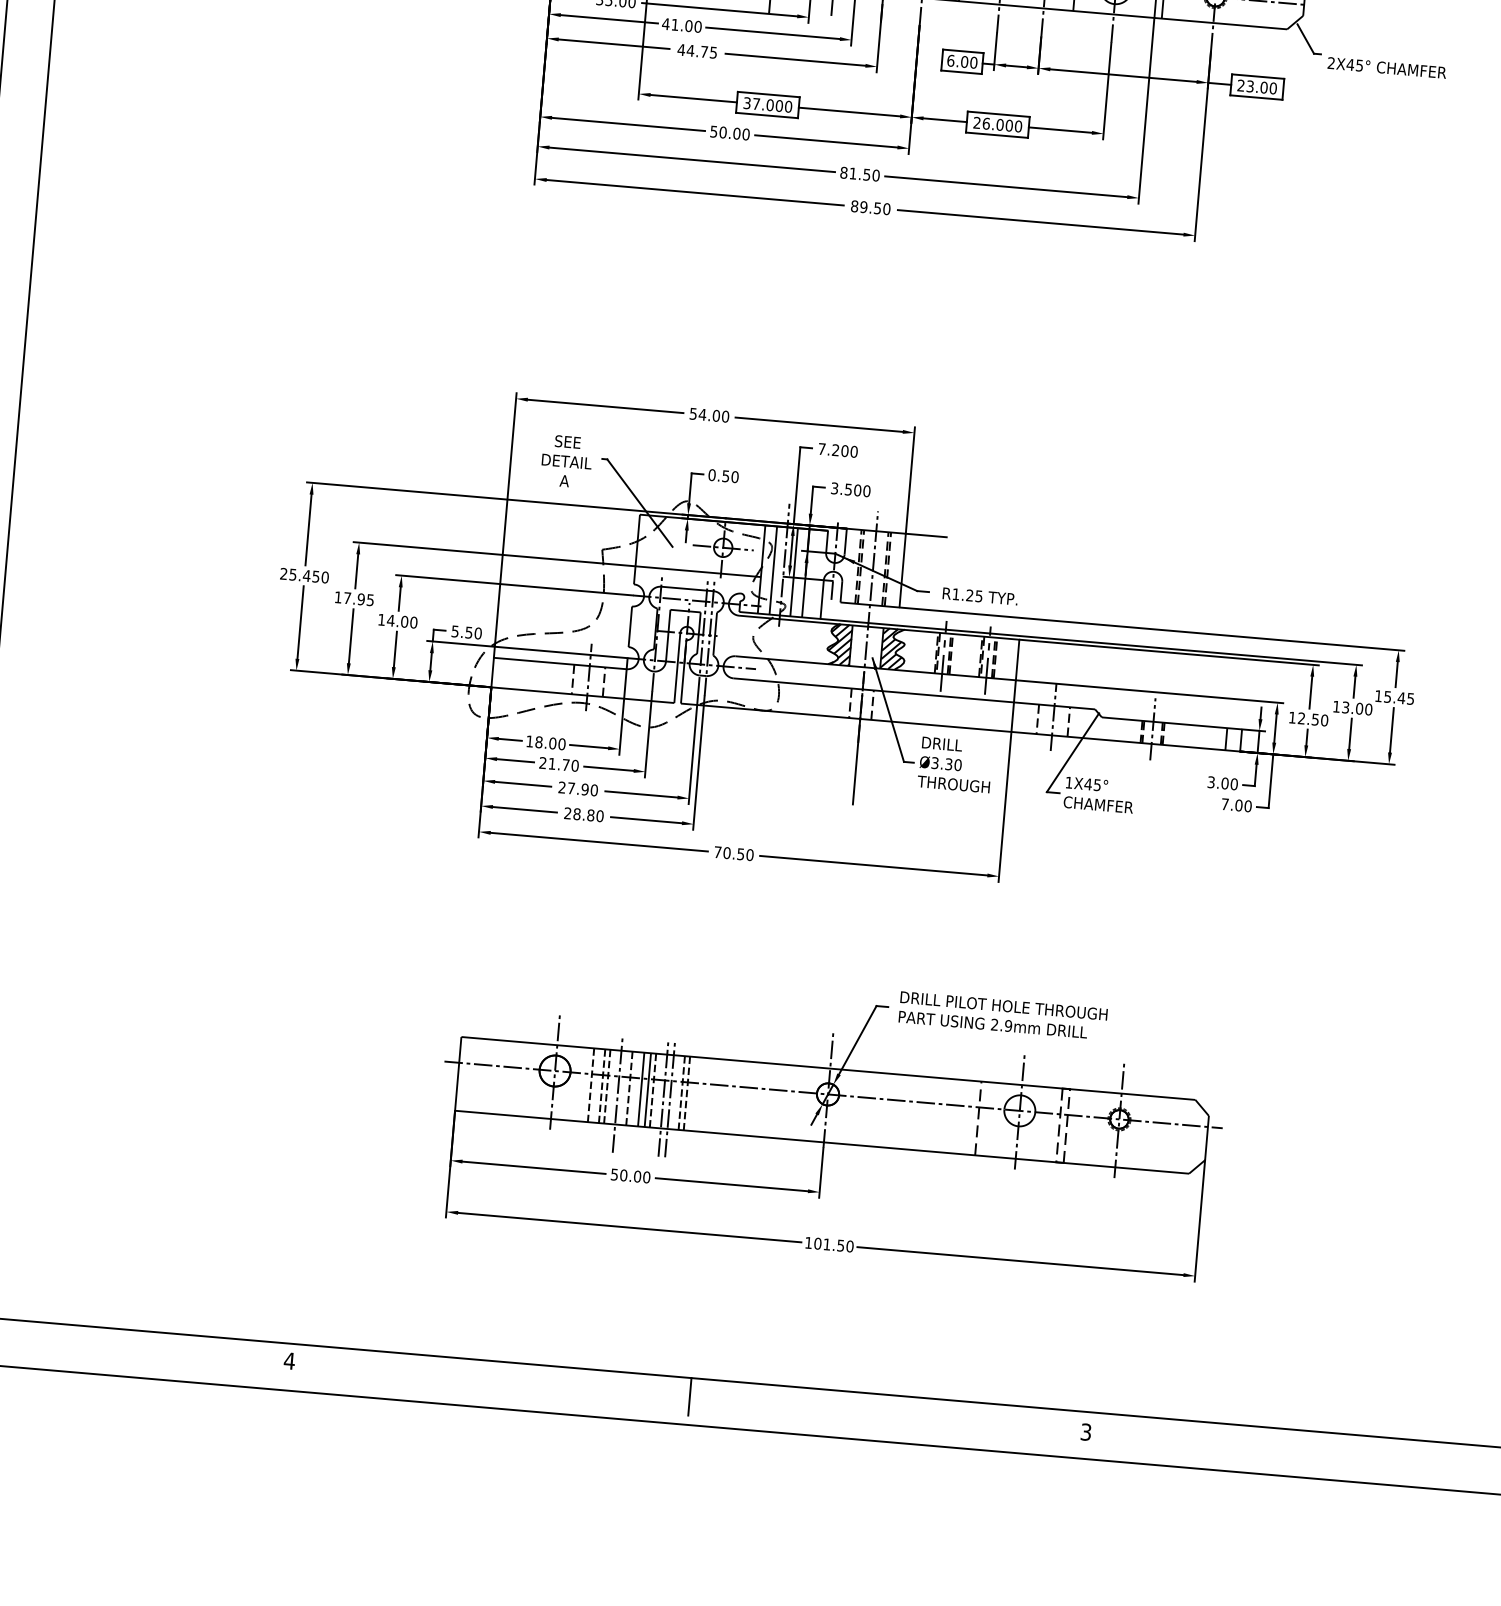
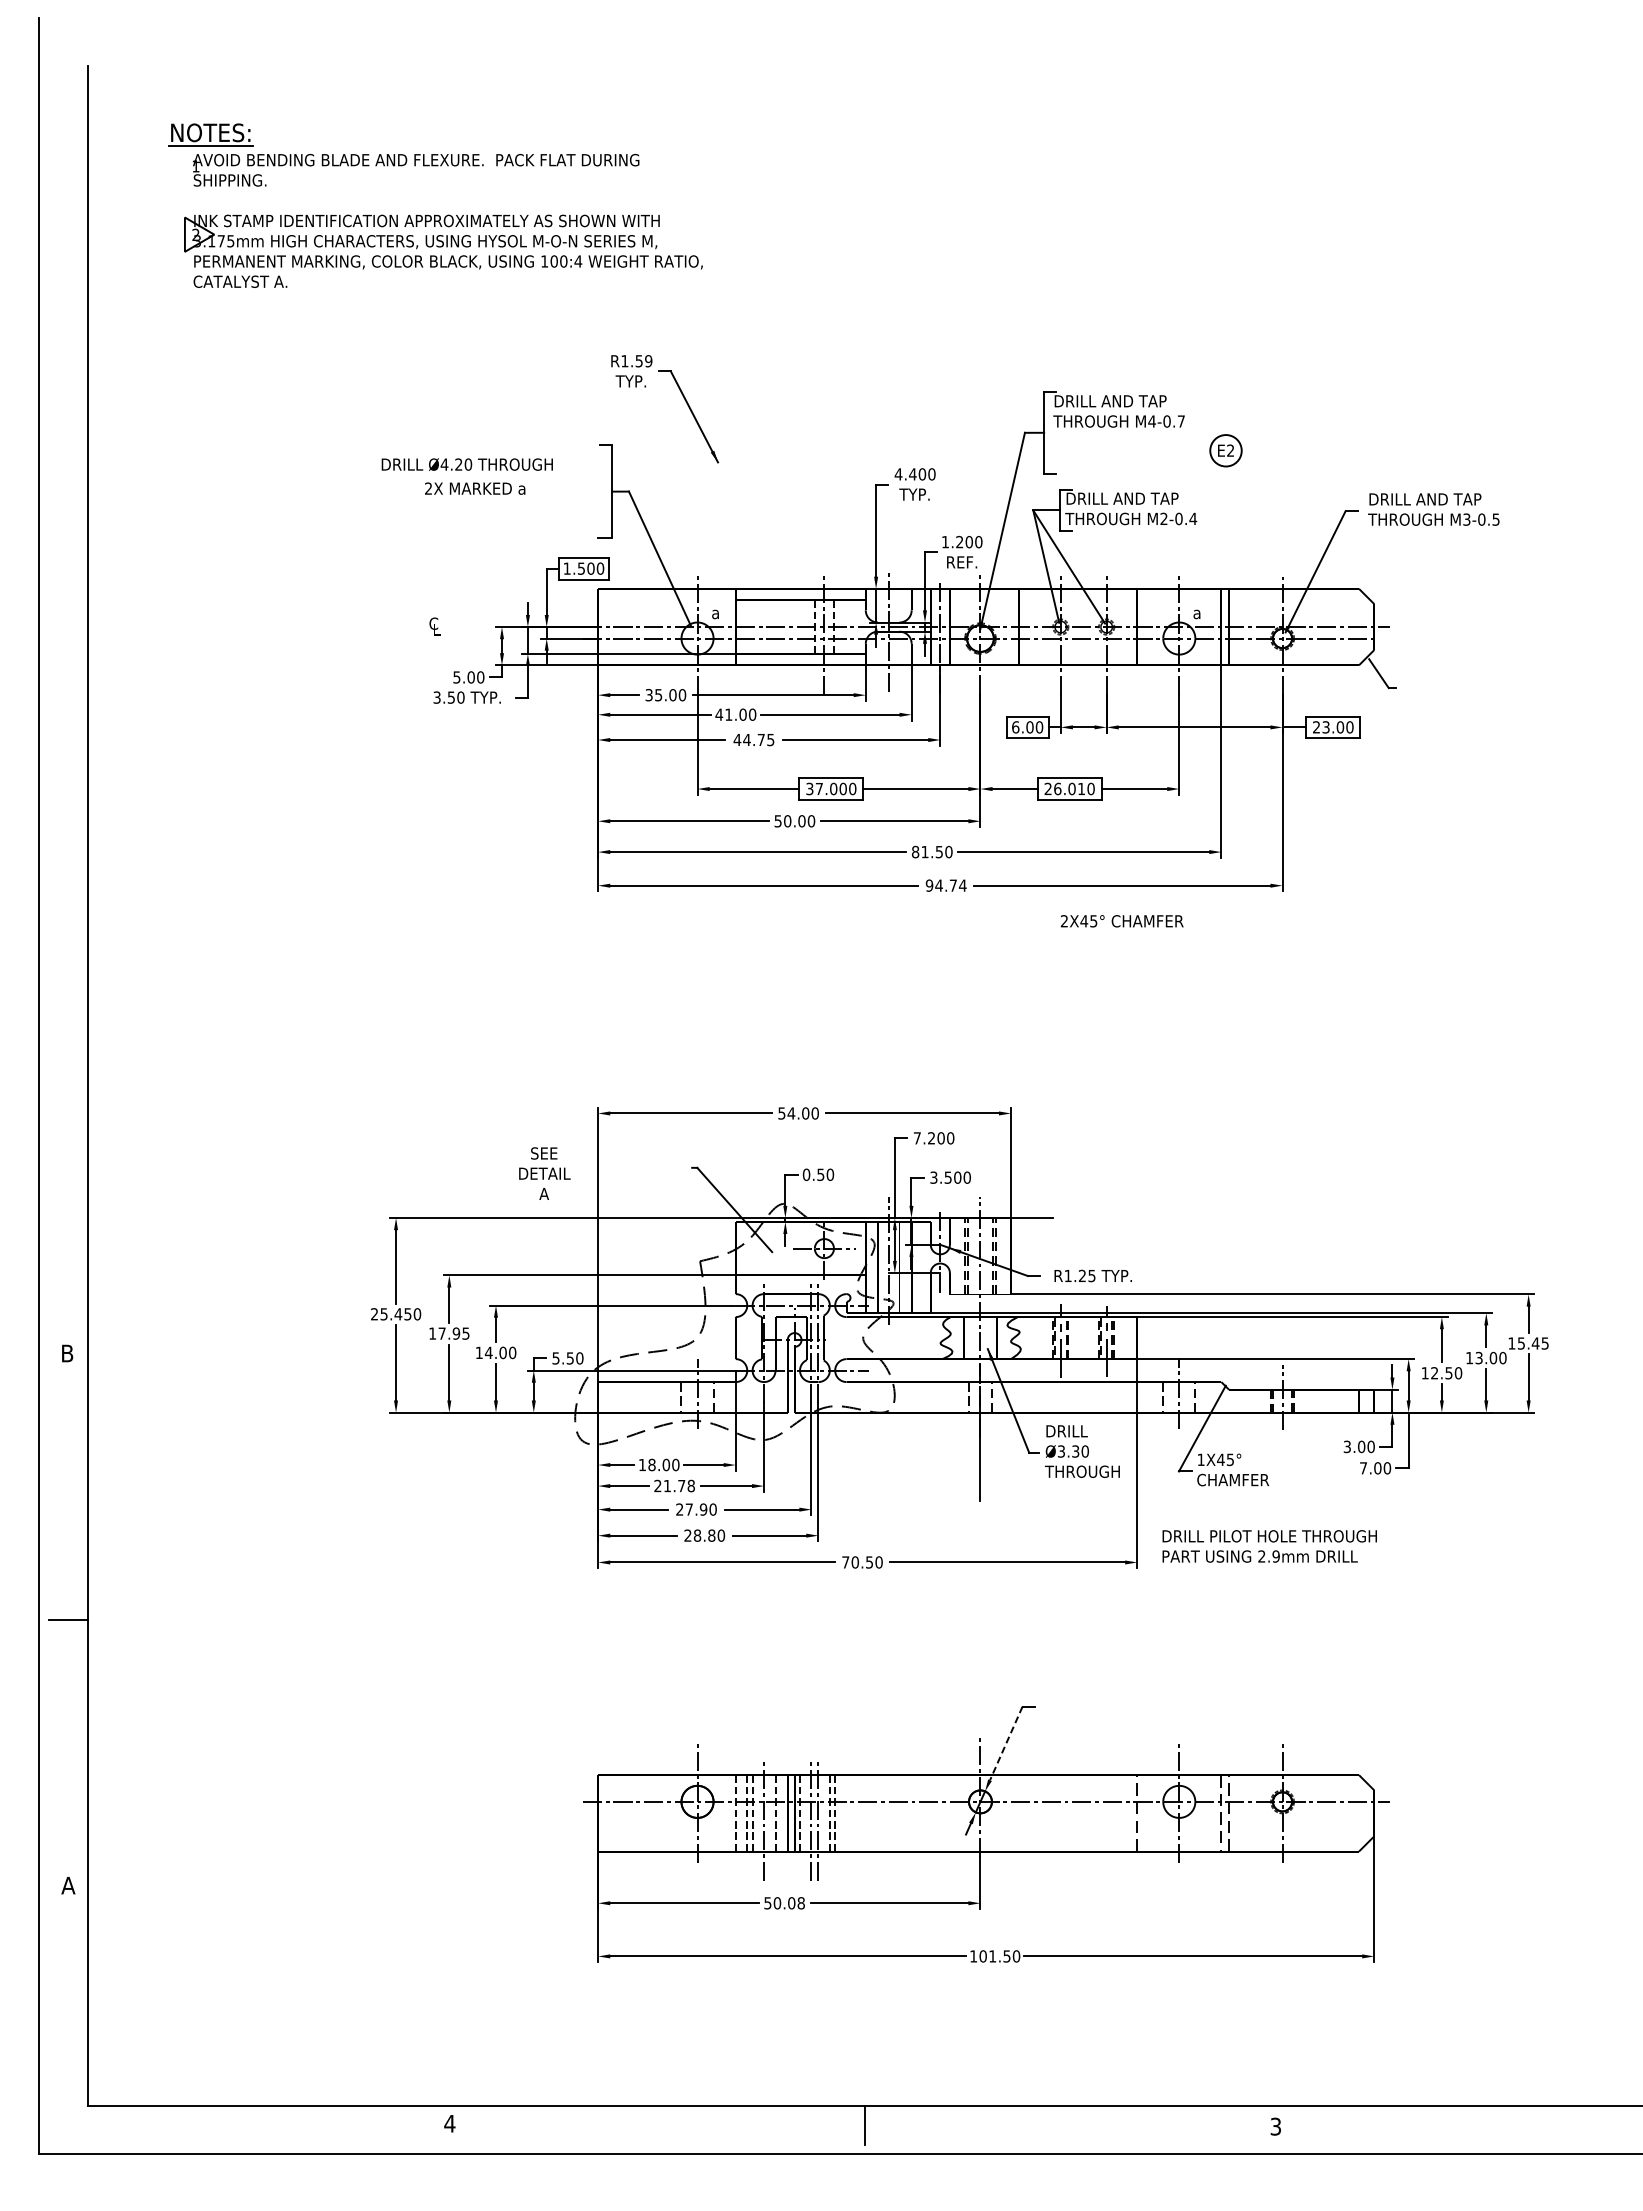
text: (1386, 68) -> (1121, 921), moved
text: (1009, 125) -> (1081, 788), 26.000 -> 26.010
text: (870, 207) -> (945, 885), 89.50 -> 94.74
text: (566, 461) -> (544, 1173), moved
hatch: (839, 644) -> (952, 1337), removed
hatch: (891, 648) -> (1006, 1337), removed
text: (574, 765) -> (690, 1485), 21.70 -> 21.78
text: (1002, 1015) -> (1269, 1546), moved
line: (857, 1040) -> (1006, 1743), solid -> dashed
text: (646, 1177) -> (800, 1903), 50.00 -> 50.08

